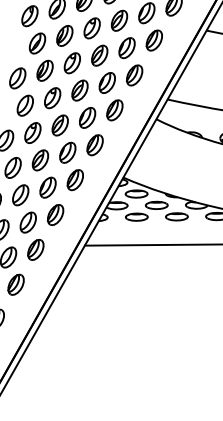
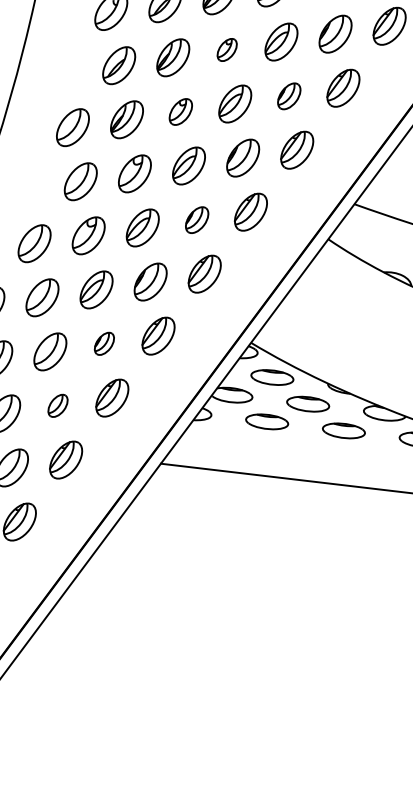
part: (91, 28) -> (226, 49), size x0.6
part: (126, 48) -> (288, 96), size x0.7
part: (71, 63) -> (179, 112), size x0.7
part: (87, 117) -> (196, 219), size x0.7
part: (47, 187) -> (103, 343), size x0.6
part: (27, 222) -> (56, 405), size x0.6

